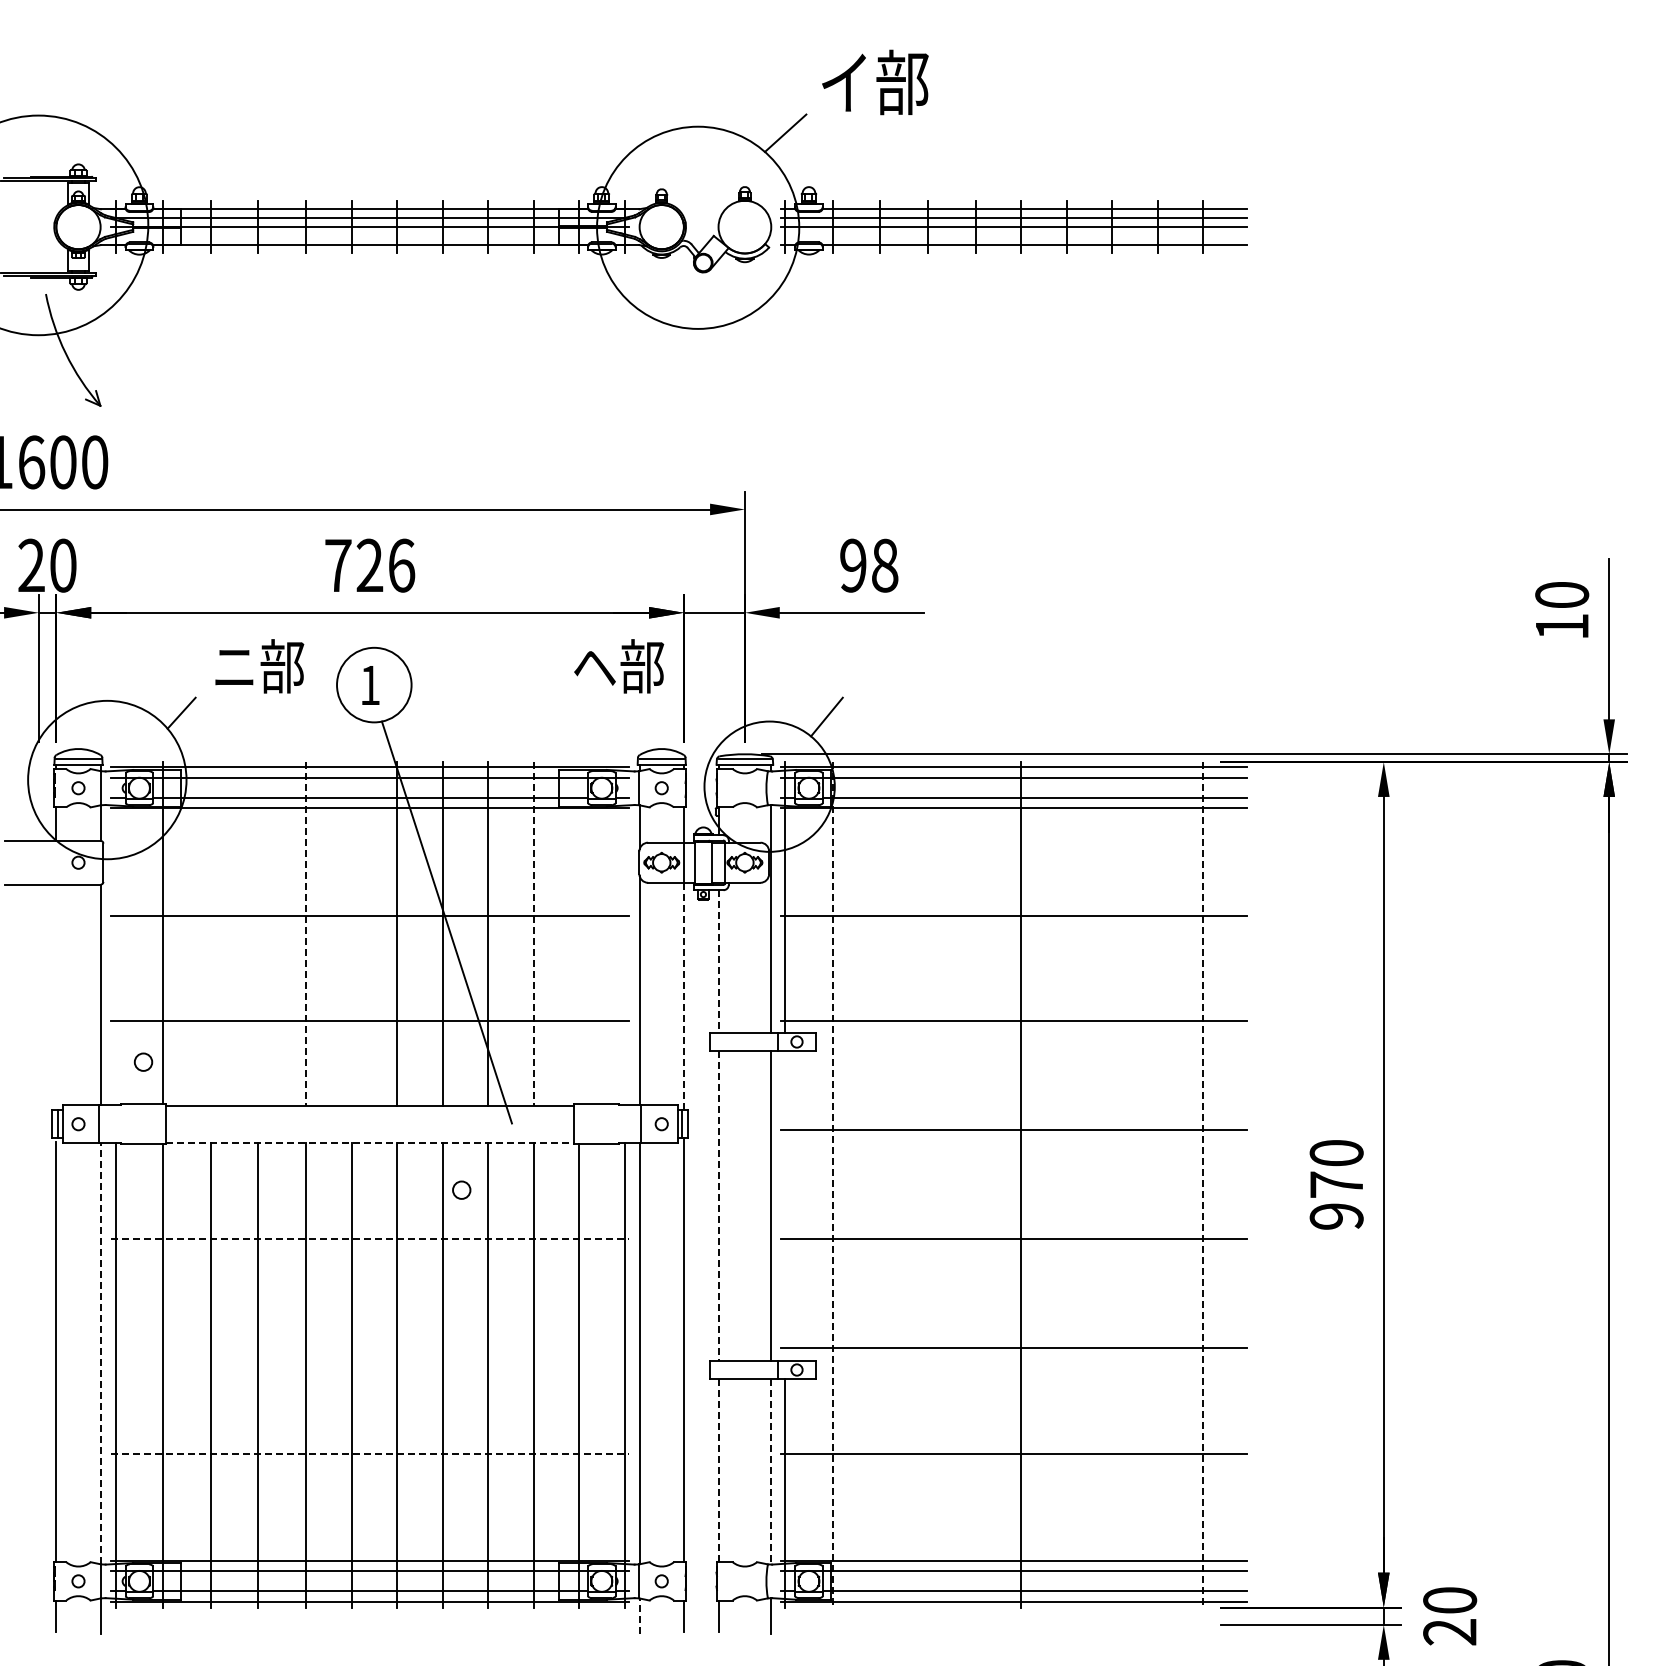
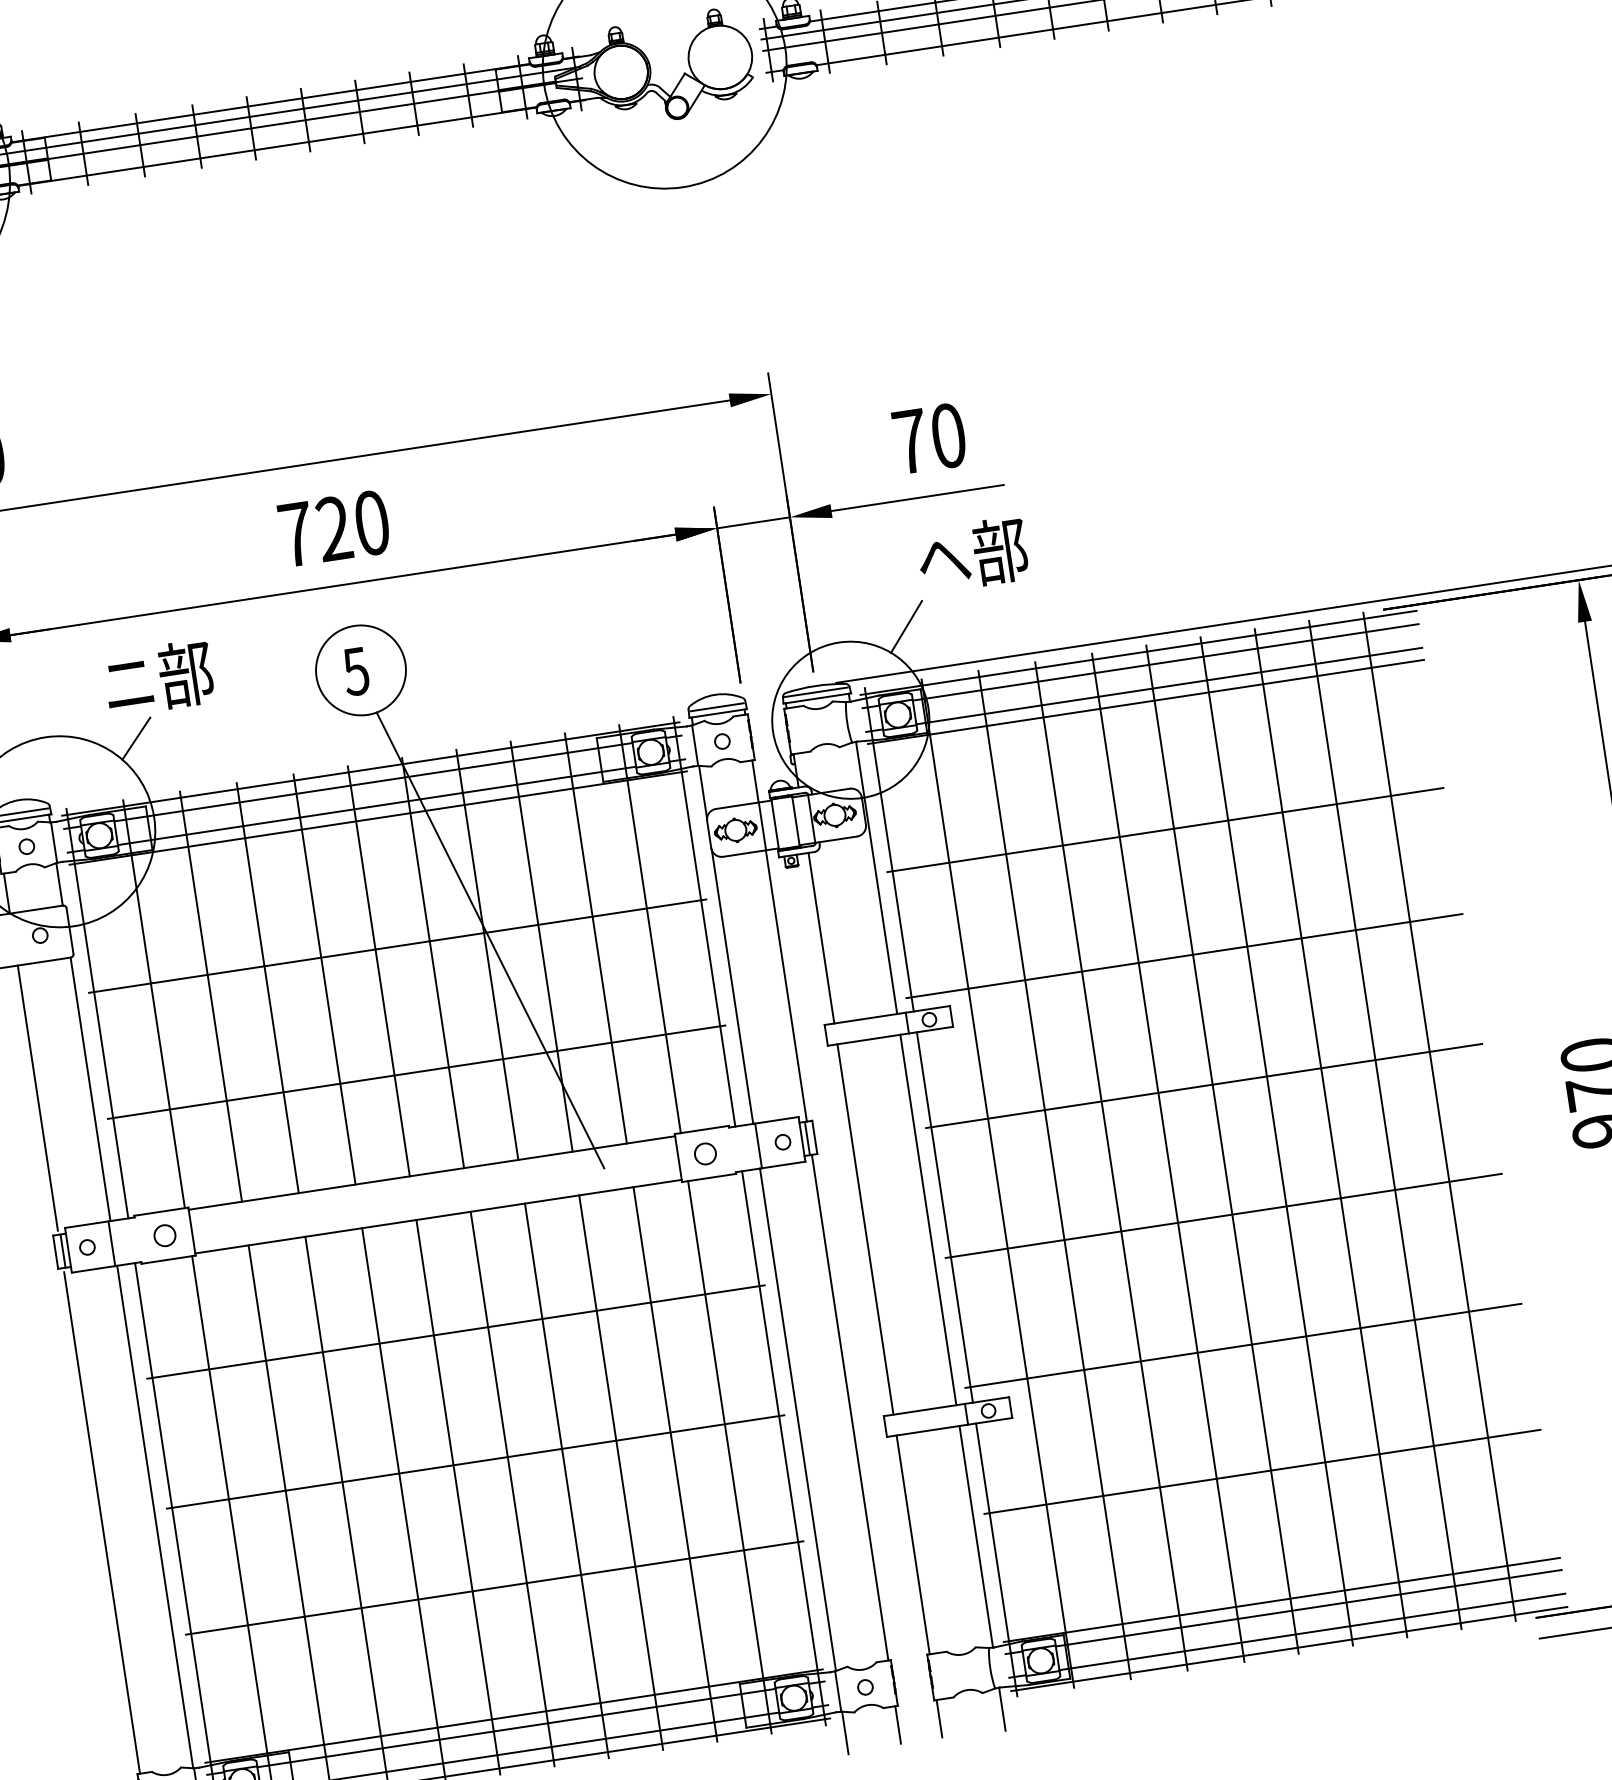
text: (401, 565) -> (371, 522), 726 -> 720
text: (869, 565) -> (929, 438), 98 -> 70
text: (259, 666) -> (158, 678), moved
text: (619, 666) -> (973, 555), moved
text: (369, 685) -> (355, 671), 1 -> 5
line: (115, 933) -> (97, 1013), added
line: (210, 933) -> (210, 996), added
line: (258, 933) -> (267, 987), added
line: (351, 933) -> (378, 970), added
line: (579, 933) -> (650, 929), added
line: (624, 933) -> (704, 921), added
line: (306, 934) -> (325, 980), dashed -> solid
line: (533, 934) -> (595, 939), dashed -> solid
line: (718, 961) -> (821, 937), dashed -> solid
line: (56, 995) -> (37, 1097), added
line: (683, 996) -> (785, 986), dashed -> solid
circle: (143, 1061) -> (164, 1234), moved
line: (370, 1142) -> (438, 1216), dashed -> solid
line: (832, 1184) -> (997, 1183), dashed -> solid
line: (880, 1184) -> (1054, 1174), added
line: (928, 1184) -> (1111, 1166), added
line: (975, 1184) -> (1168, 1157), added
line: (1066, 1184) -> (1276, 1141), added
line: (1112, 1184) -> (1331, 1132), added
line: (1157, 1184) -> (1385, 1124), added
line: (1203, 1184) -> (1439, 1116), dashed -> solid
circle: (461, 1189) -> (705, 1153), moved
line: (785, 1205) -> (945, 1216), added
line: (718, 1206) -> (865, 1230), dashed -> solid
line: (370, 1239) -> (456, 1332), dashed -> solid
line: (369, 1348) -> (474, 1462), added
line: (100, 1353) -> (155, 1516), dashed -> solid
line: (370, 1453) -> (495, 1587), dashed -> solid
line: (718, 1470) -> (913, 1544), dashed -> solid
line: (771, 1471) -> (976, 1536), dashed -> solid
line: (639, 1616) -> (845, 1733), dashed -> solid

